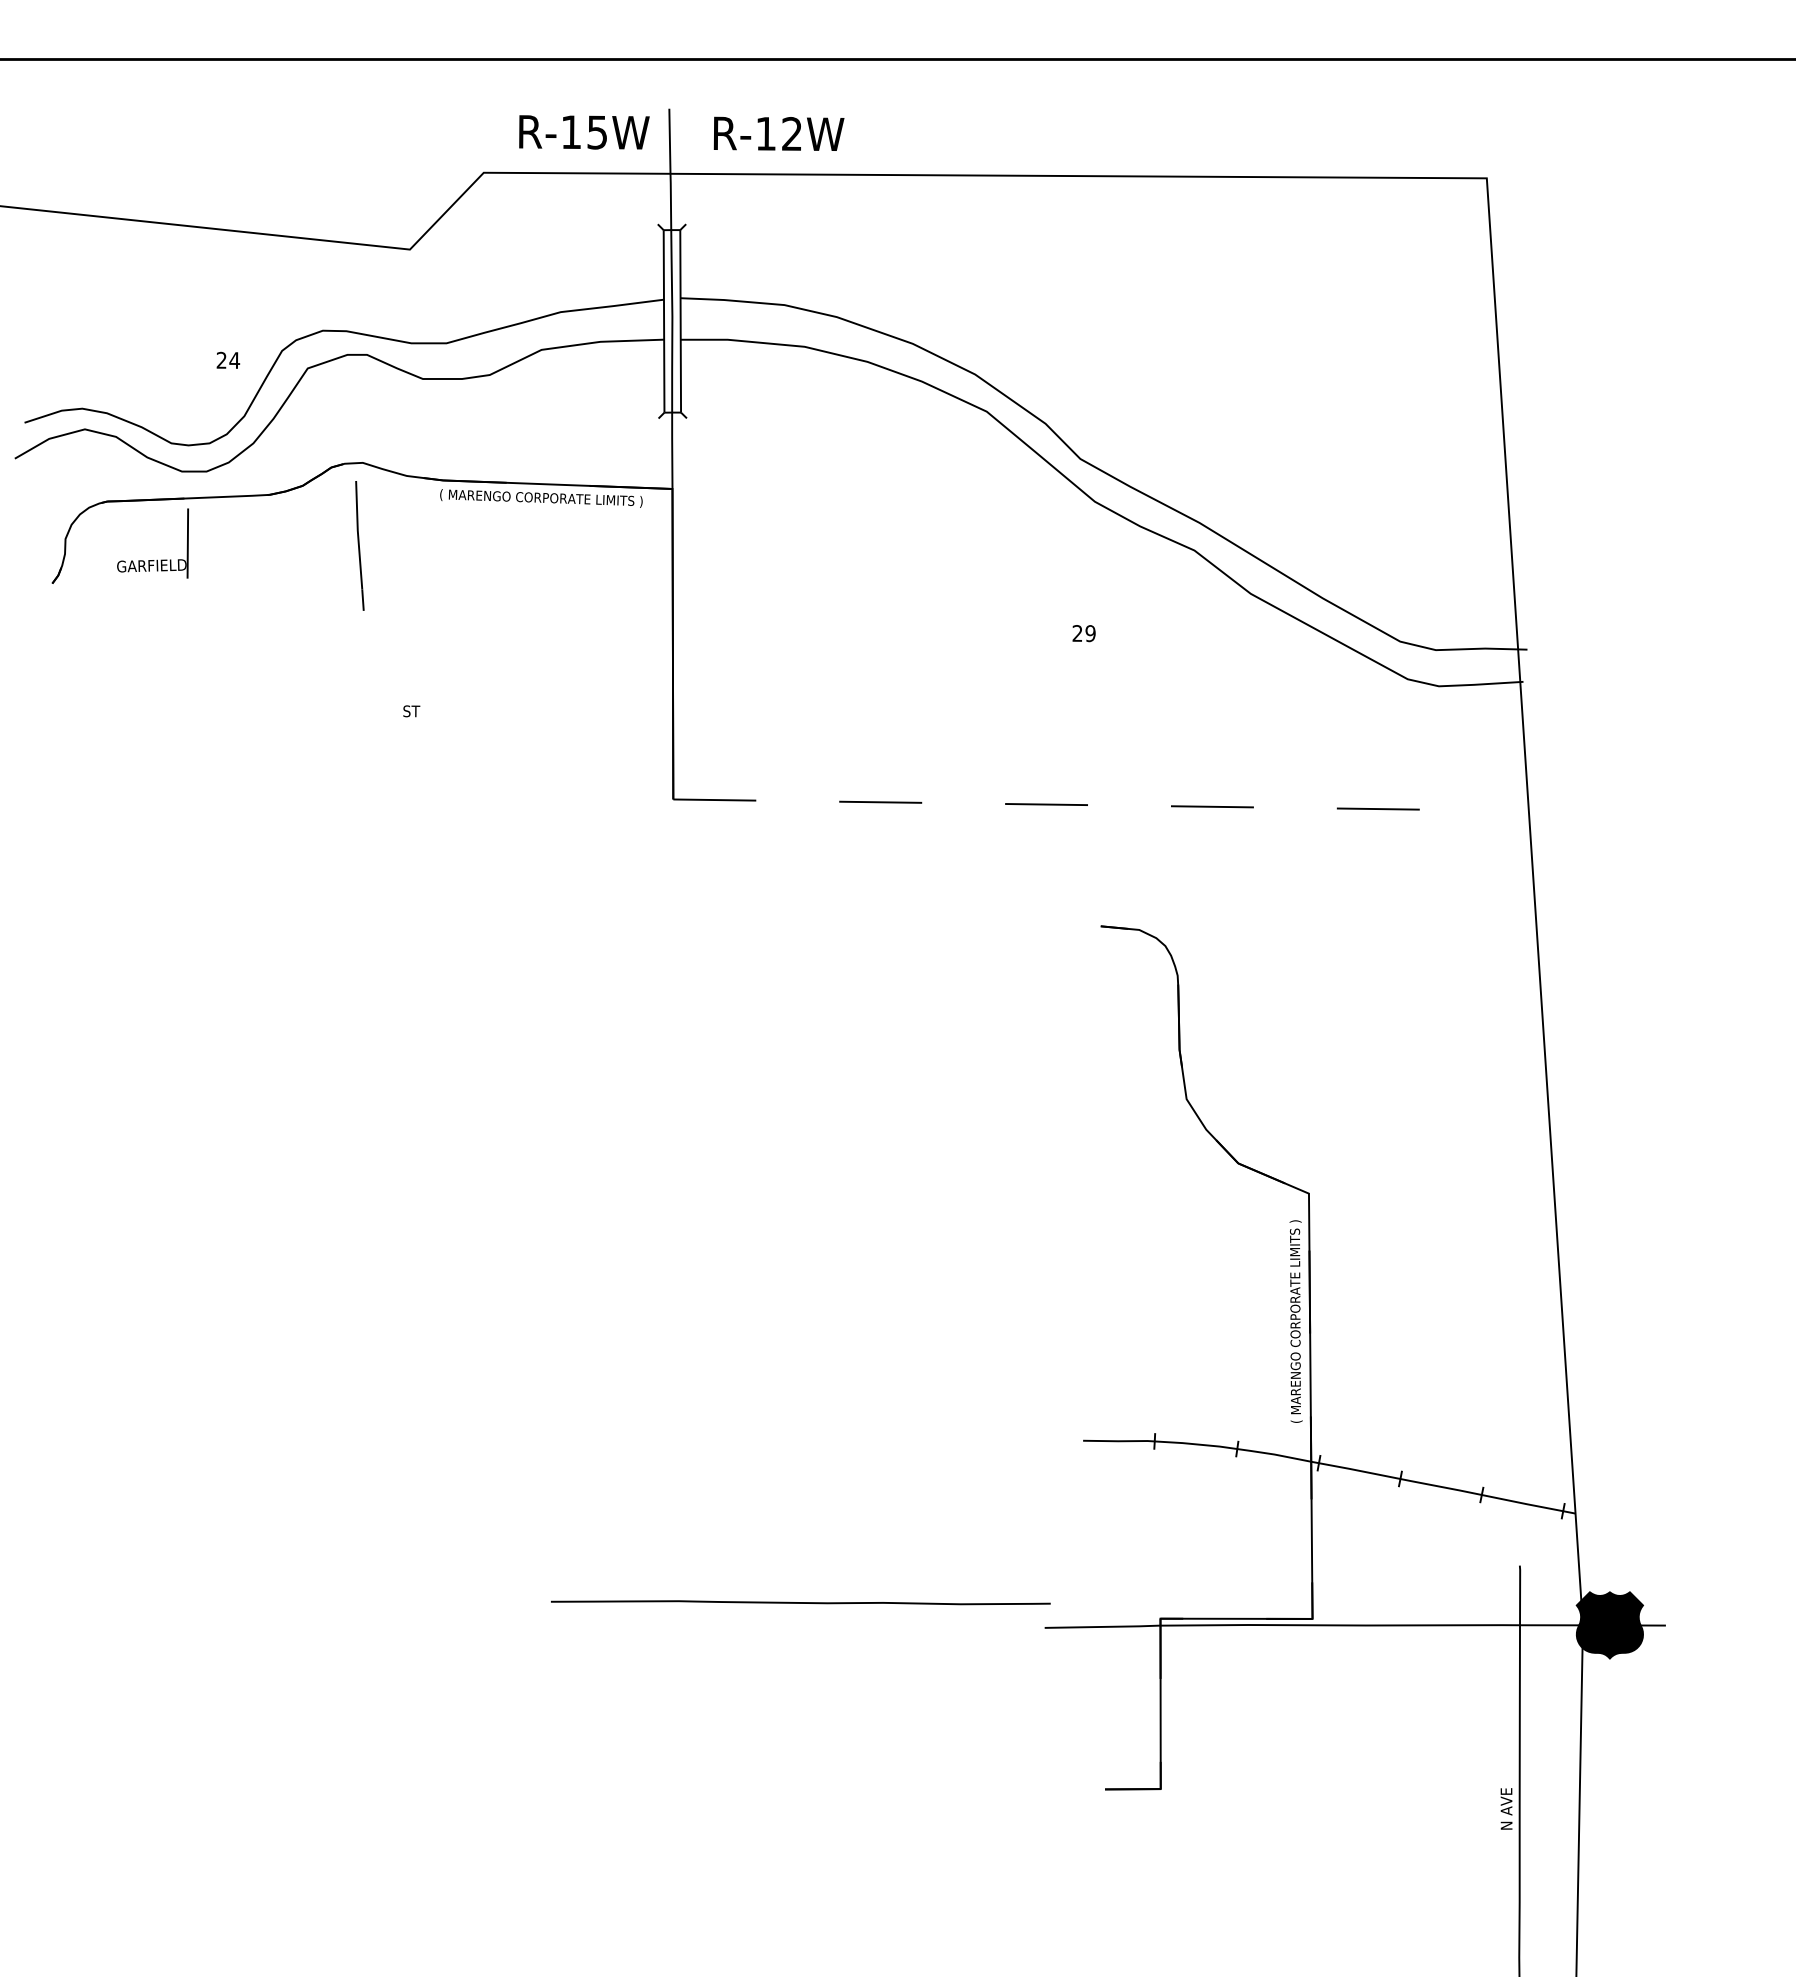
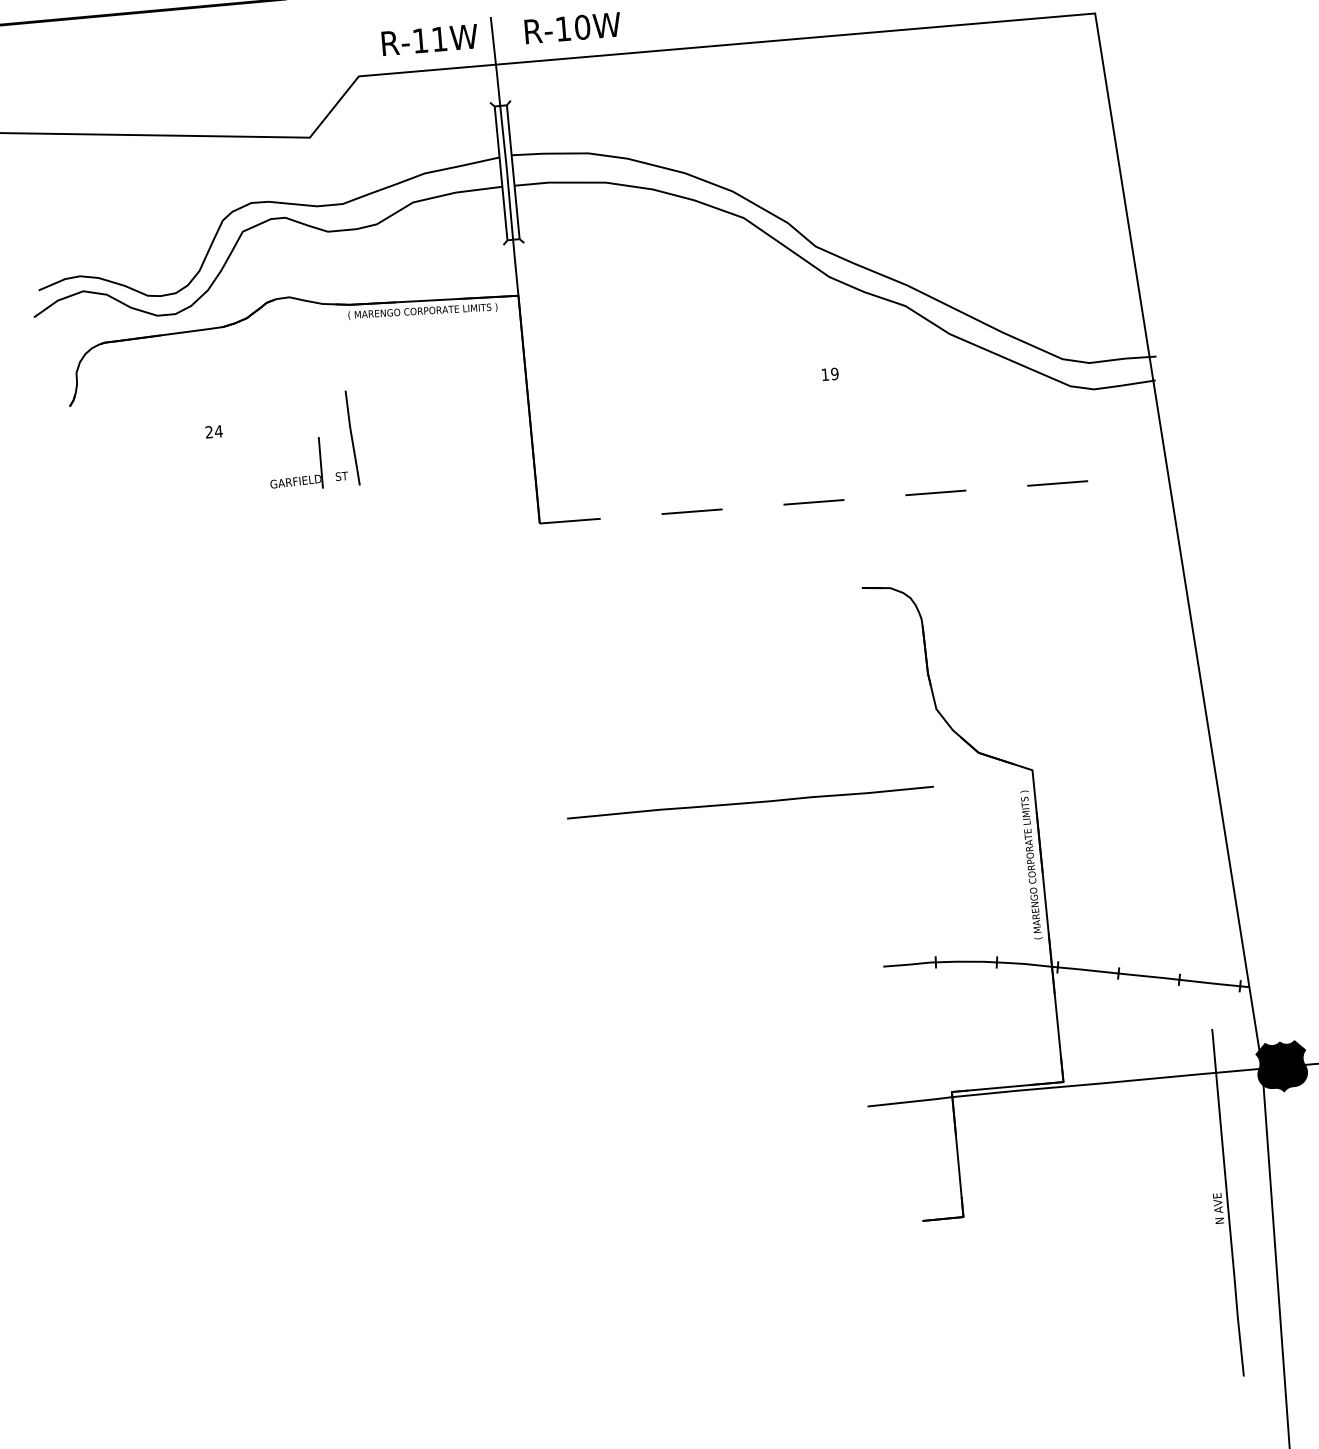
text: (596, 132) -> (438, 39), R-15W -> R-11W
text: (792, 134) -> (582, 27), R-12W -> R-10W
text: (228, 359) -> (214, 431), moved
part: (359, 545) -> (352, 437), moved
part: (157, 559) -> (299, 476), moved
text: (1077, 633) -> (825, 374), 29 -> 19
curve: (800, 1602) -> (750, 802), moved

